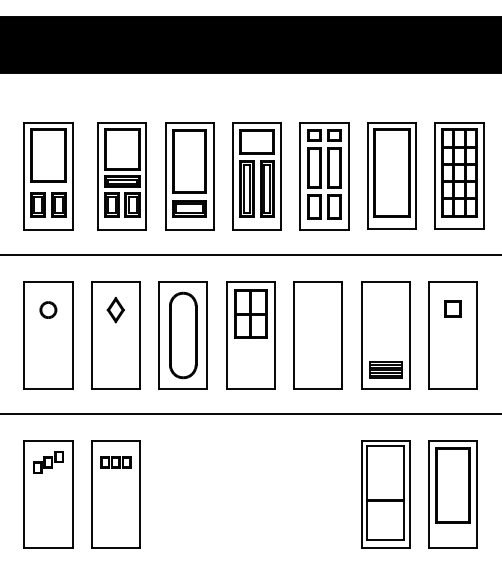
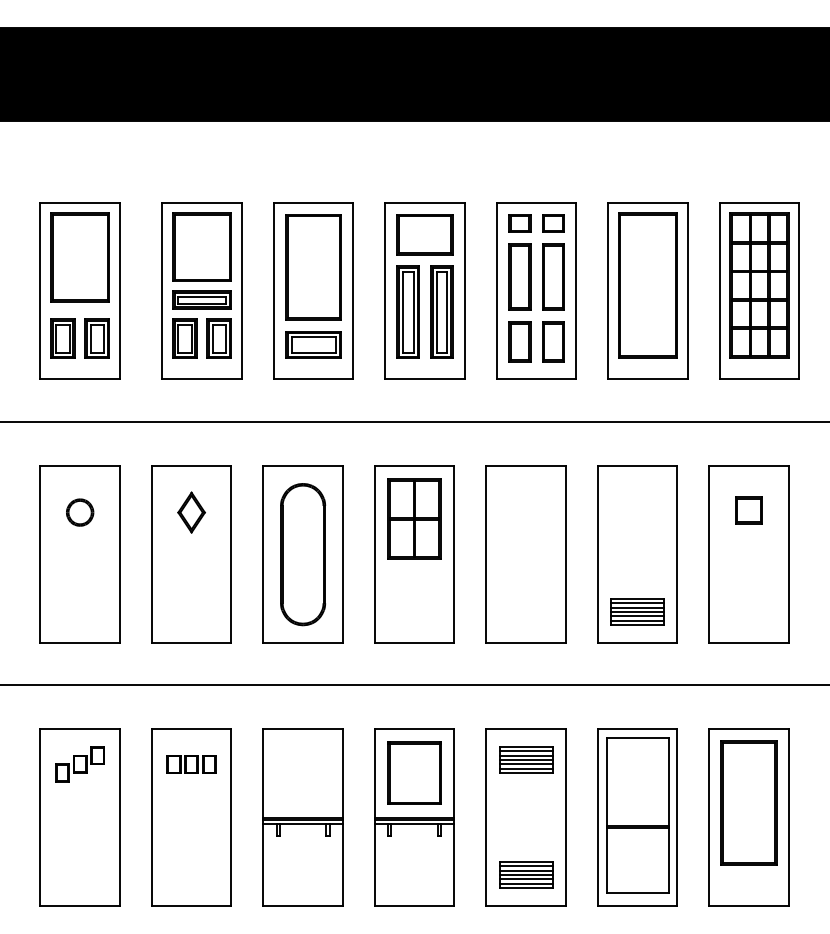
part: (182, 494) -> (301, 817), added
part: (250, 494) -> (414, 817), added
part: (317, 494) -> (524, 817), added

